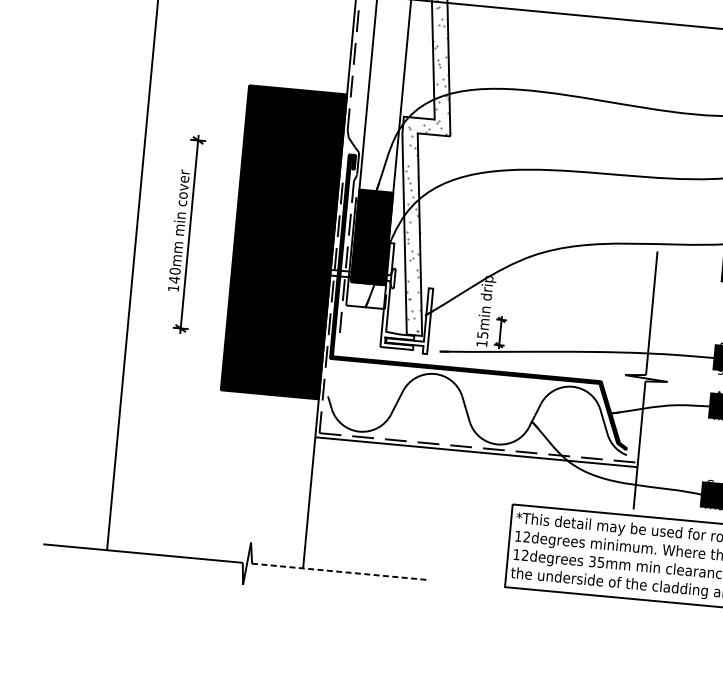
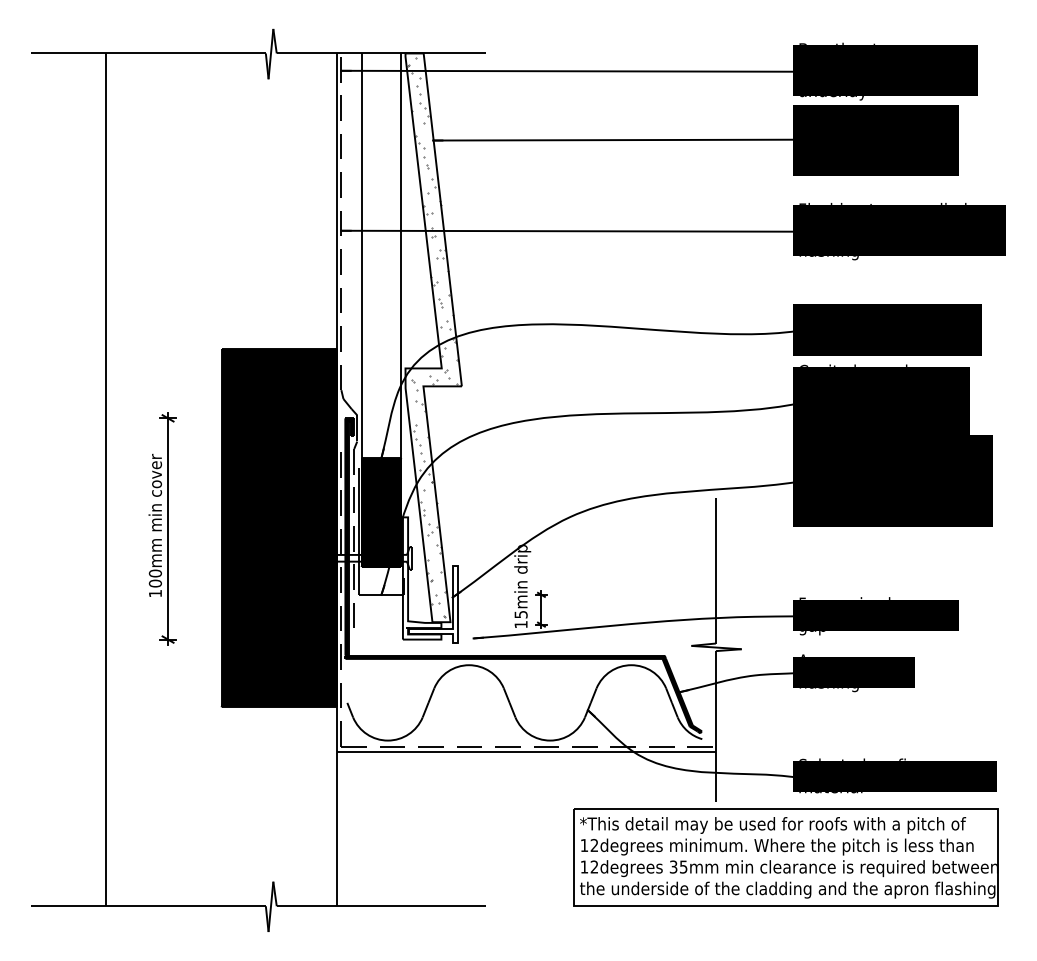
text: (173, 279) -> (154, 583), 140mm -> 100mm
line: (341, 572) -> (381, 906), dashed -> solid

